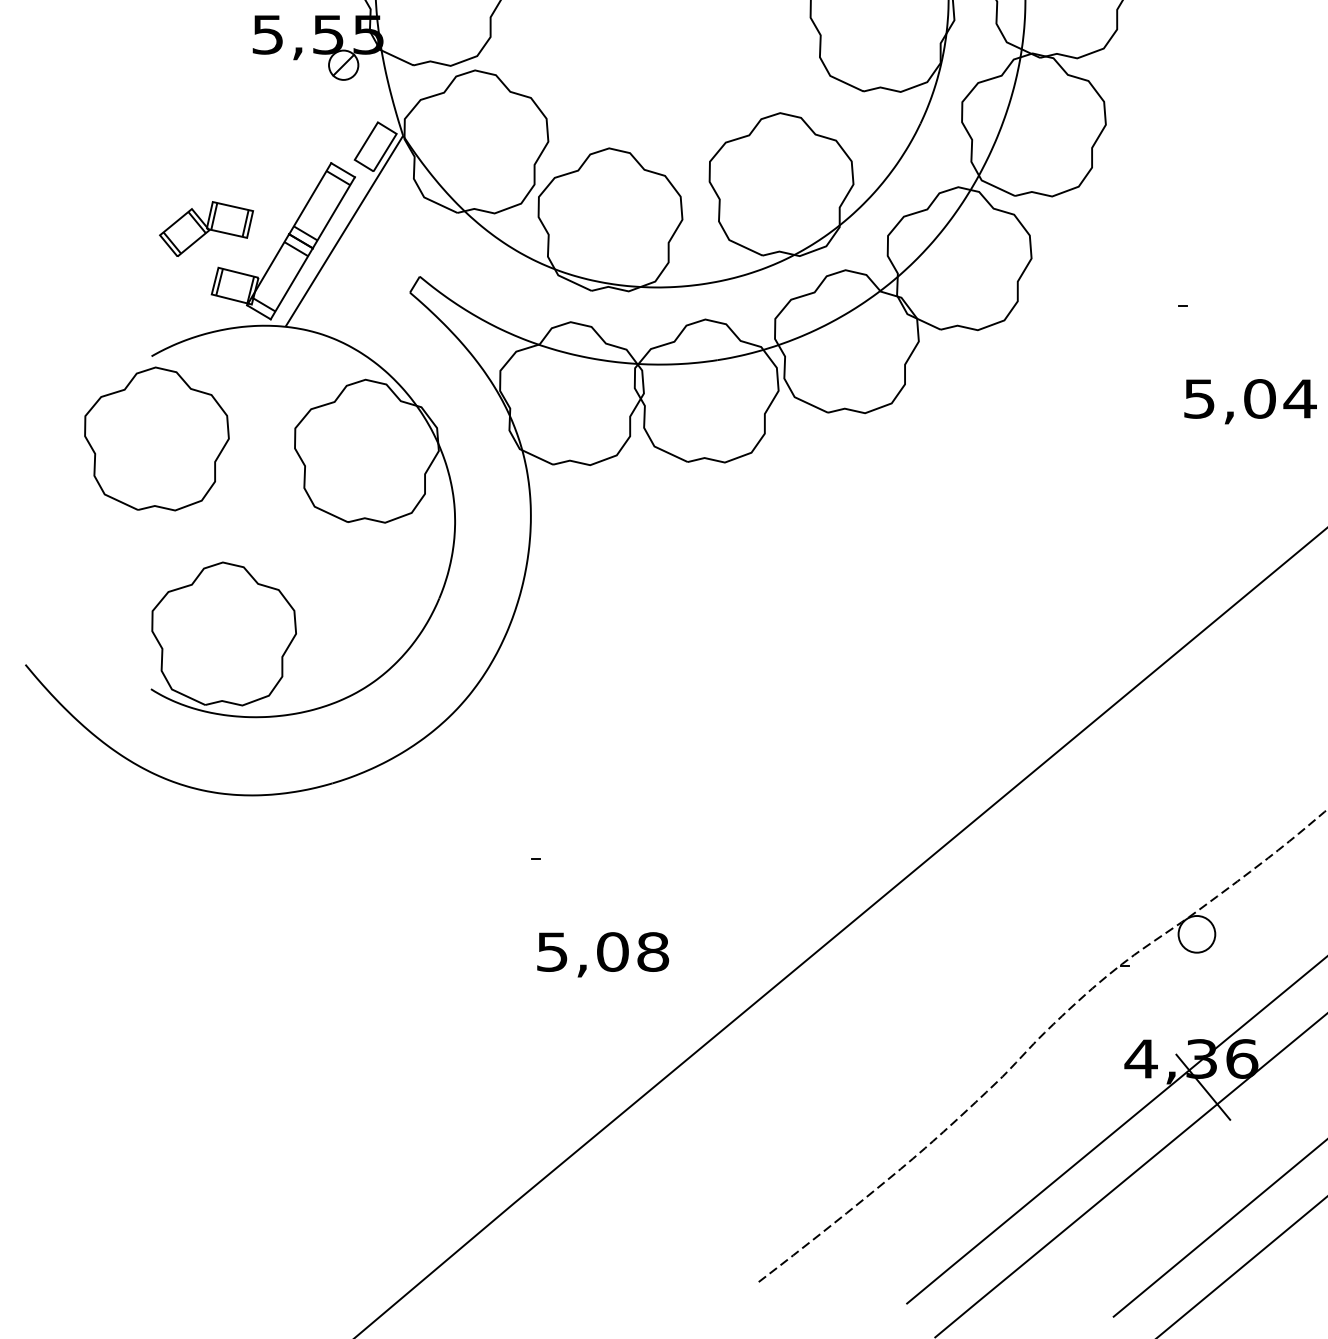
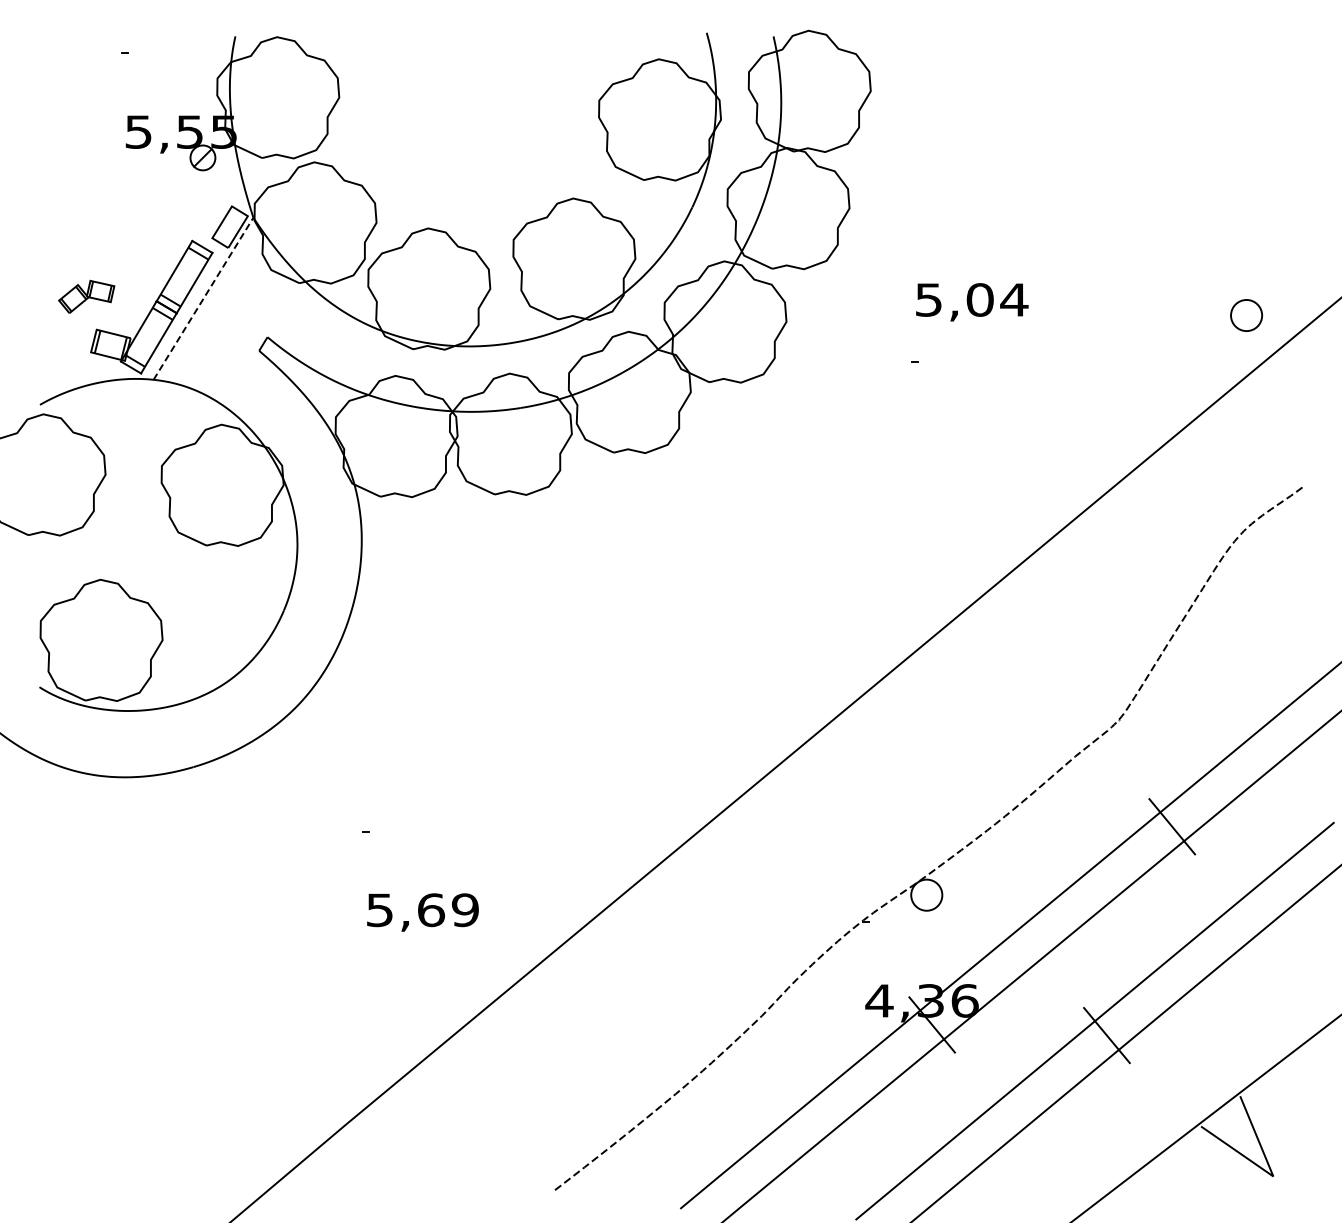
part: (206, 228) -> (86, 296), size x0.7
line: (344, 230) -> (203, 298), solid -> dashed
text: (1250, 401) -> (972, 302), moved
text: (631, 952) -> (447, 910), 5,08 -> 5,69

